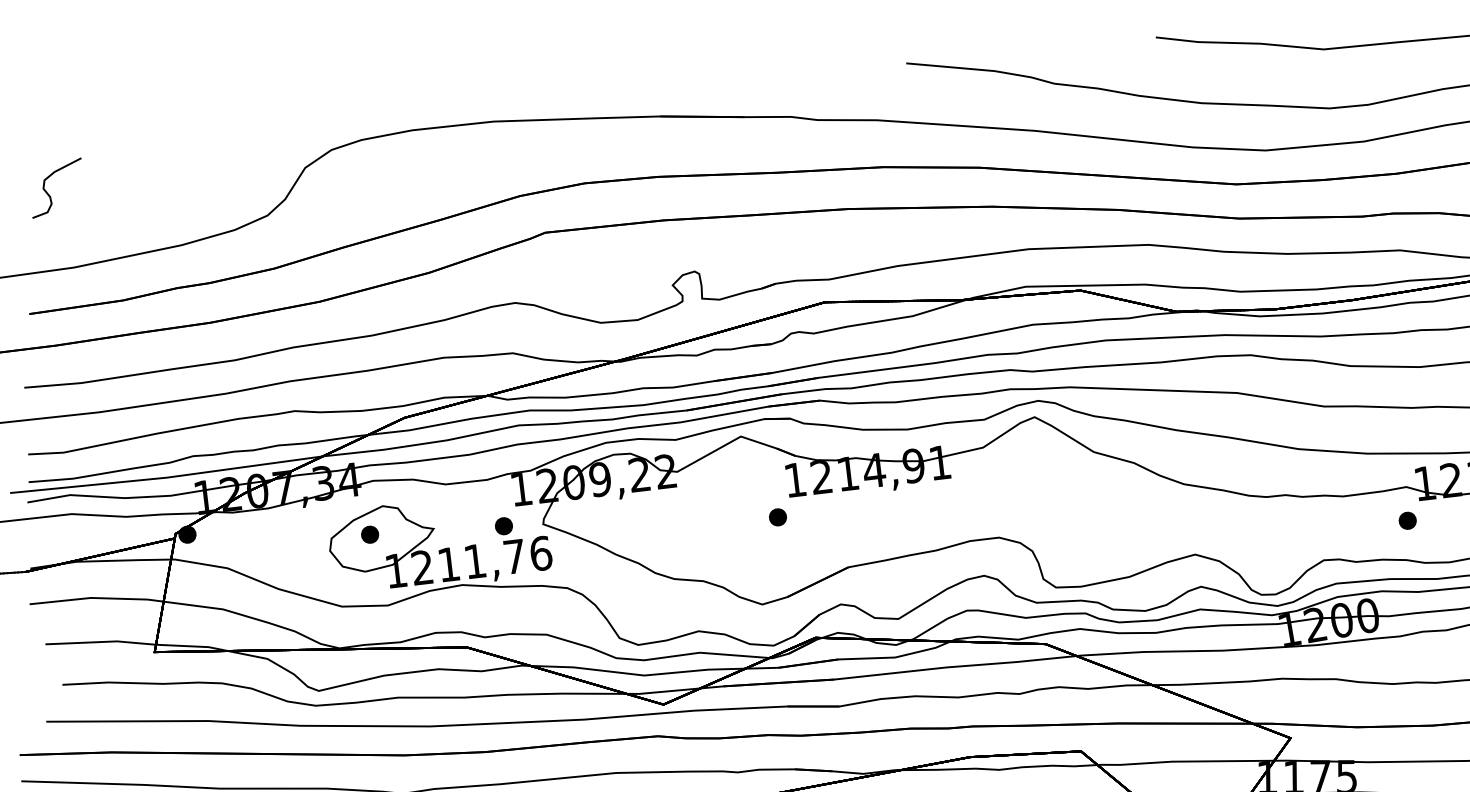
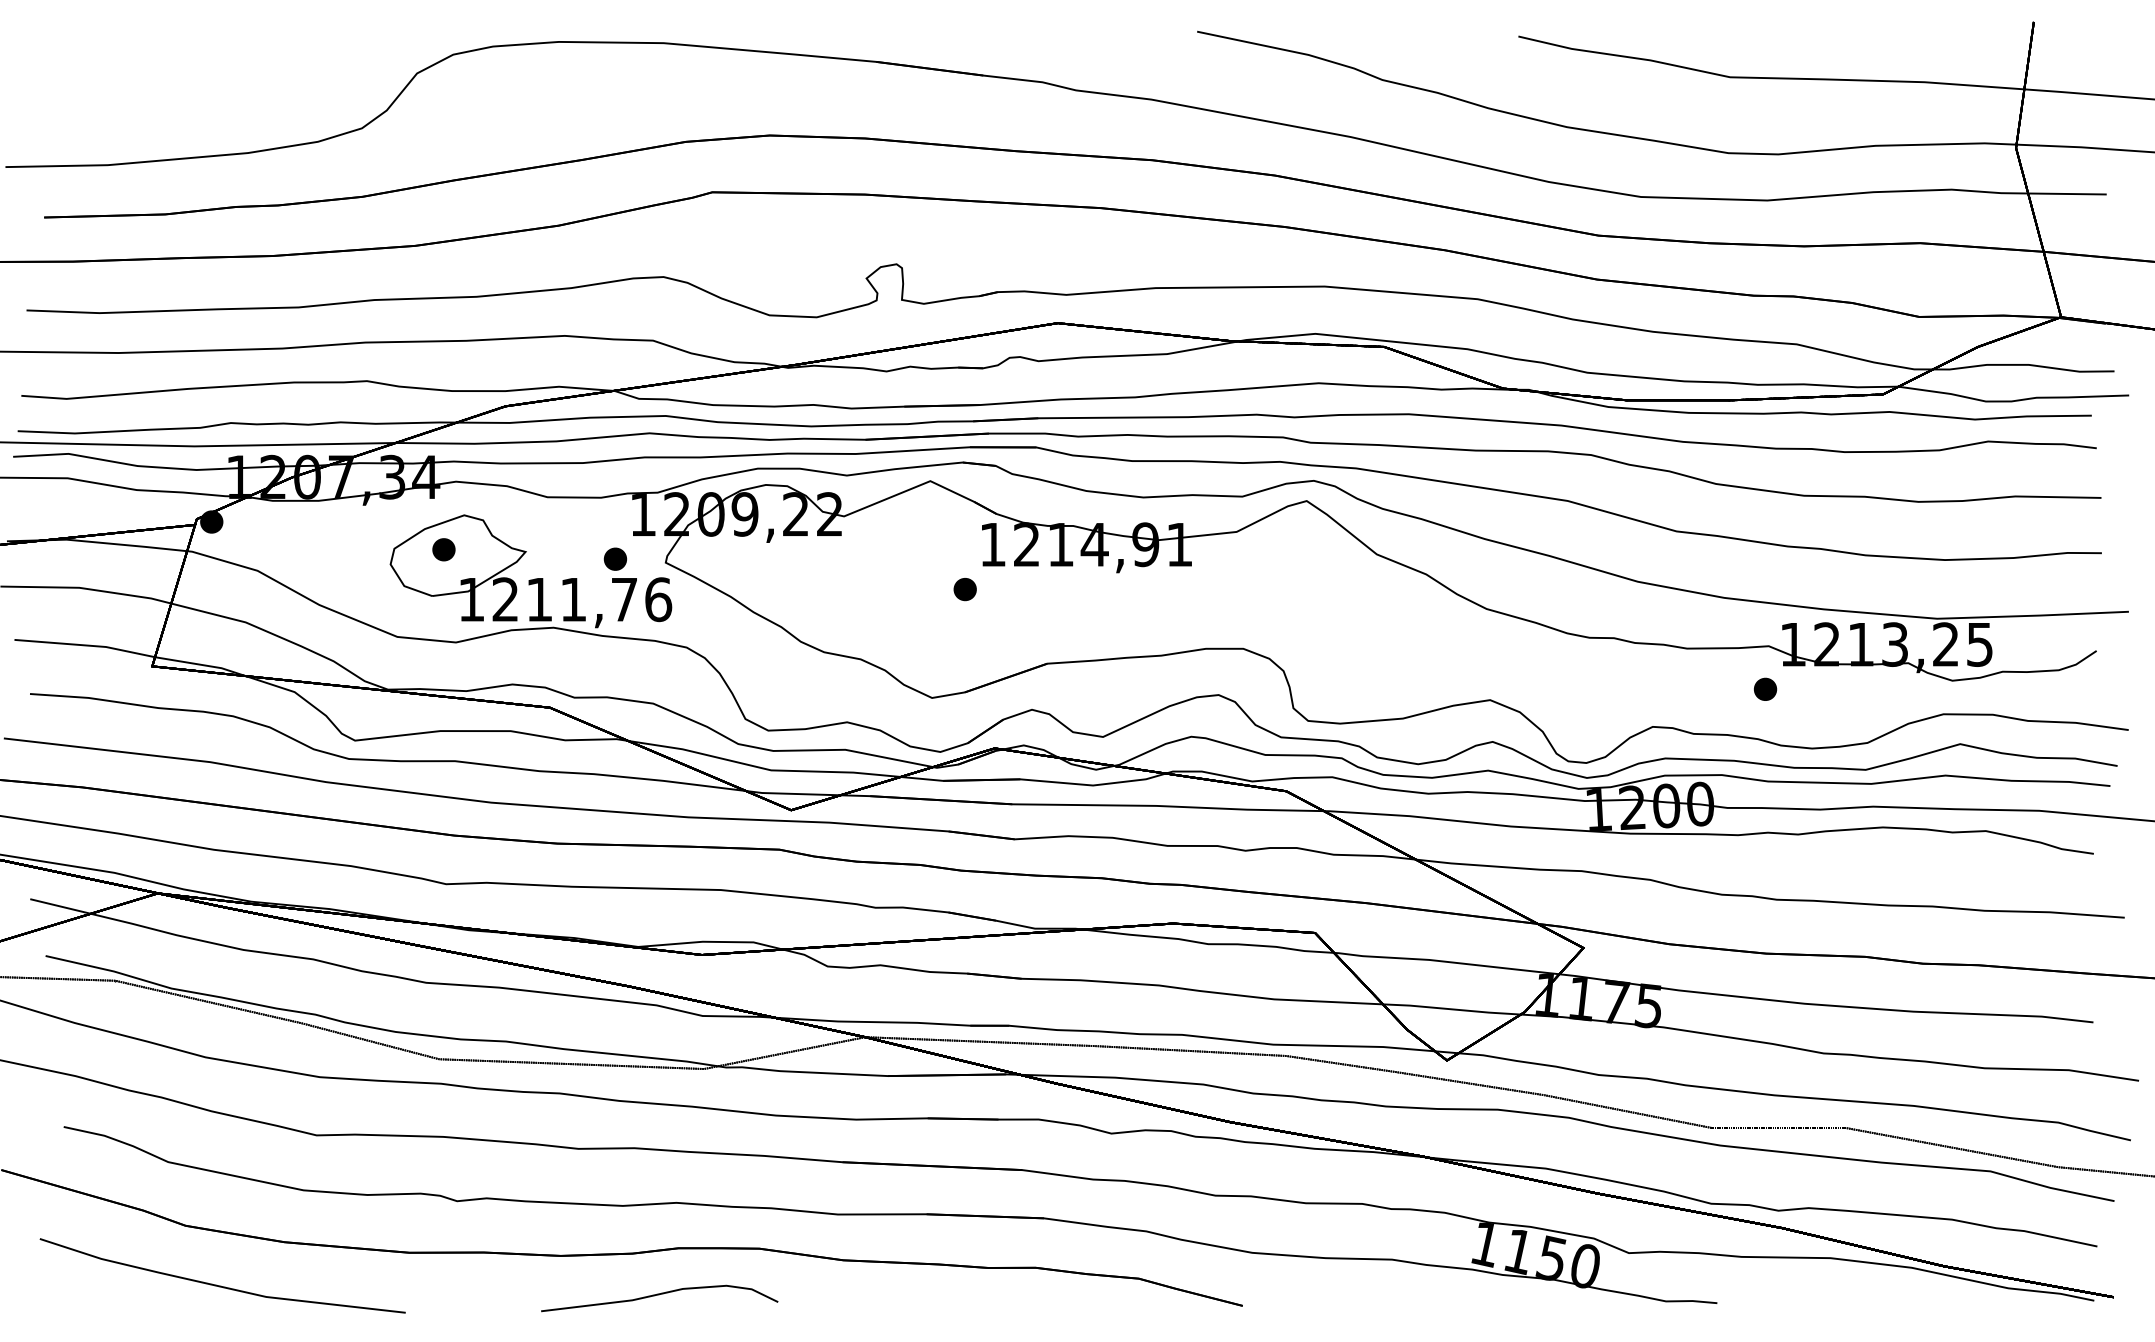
curve: (48, 193) -> (86, 66), removed

